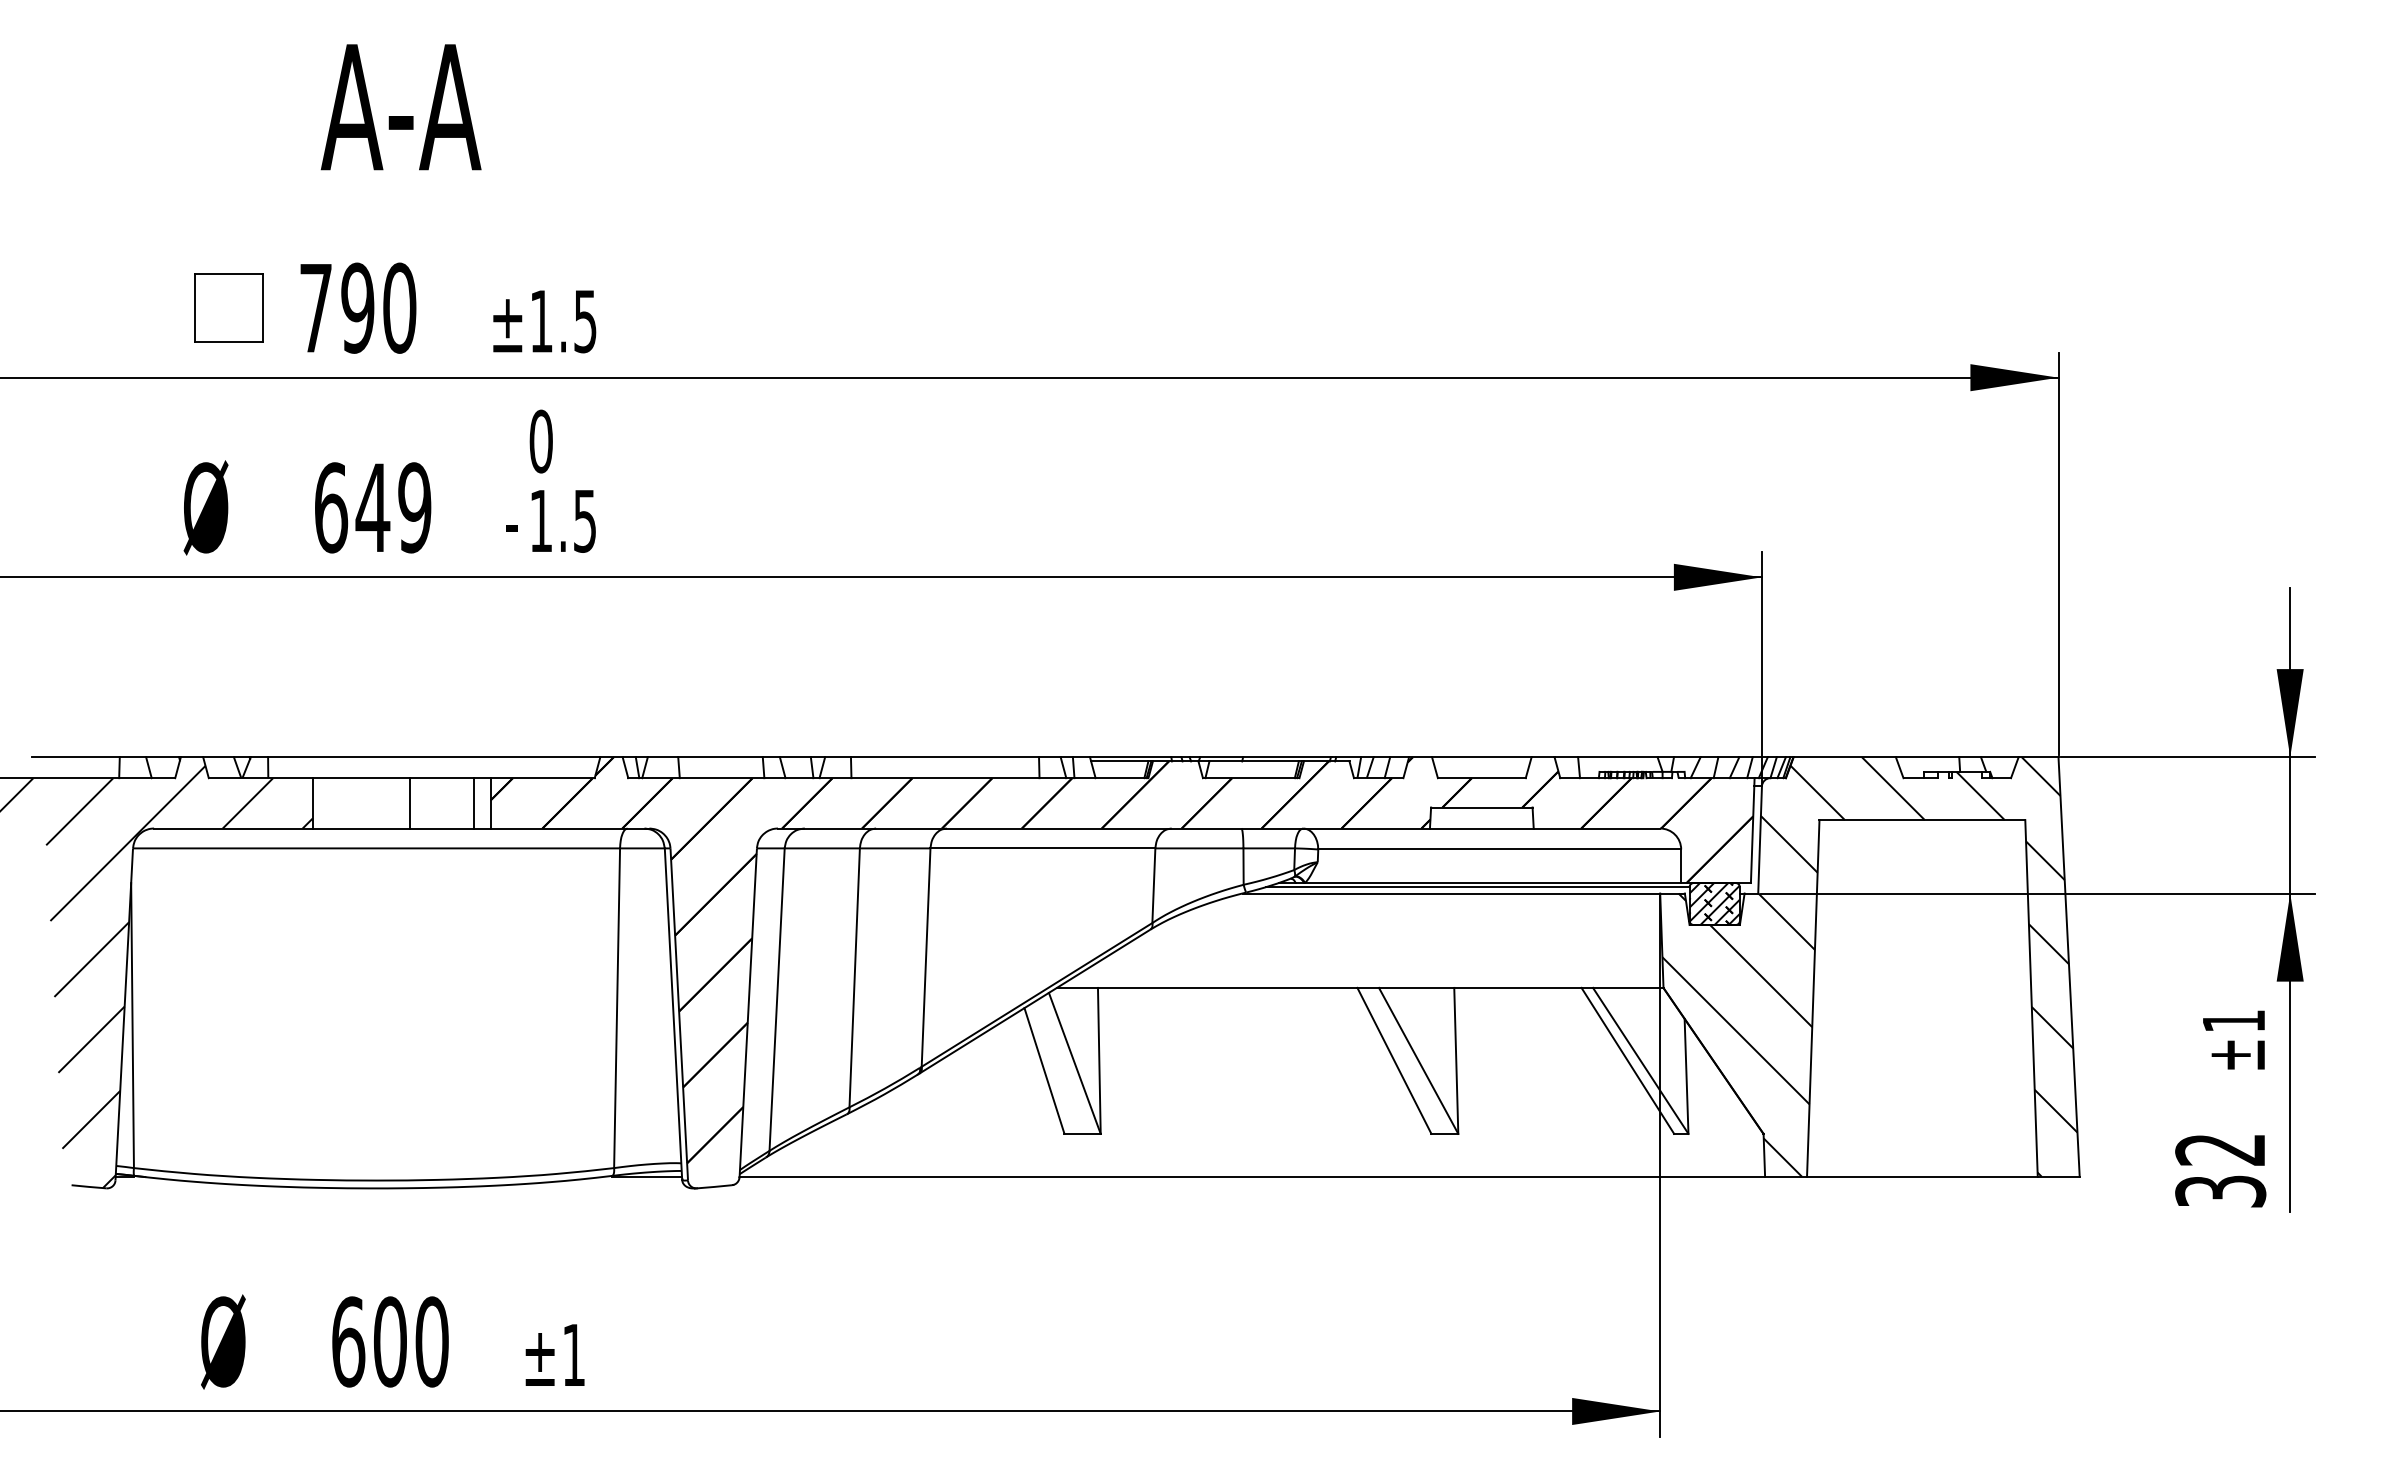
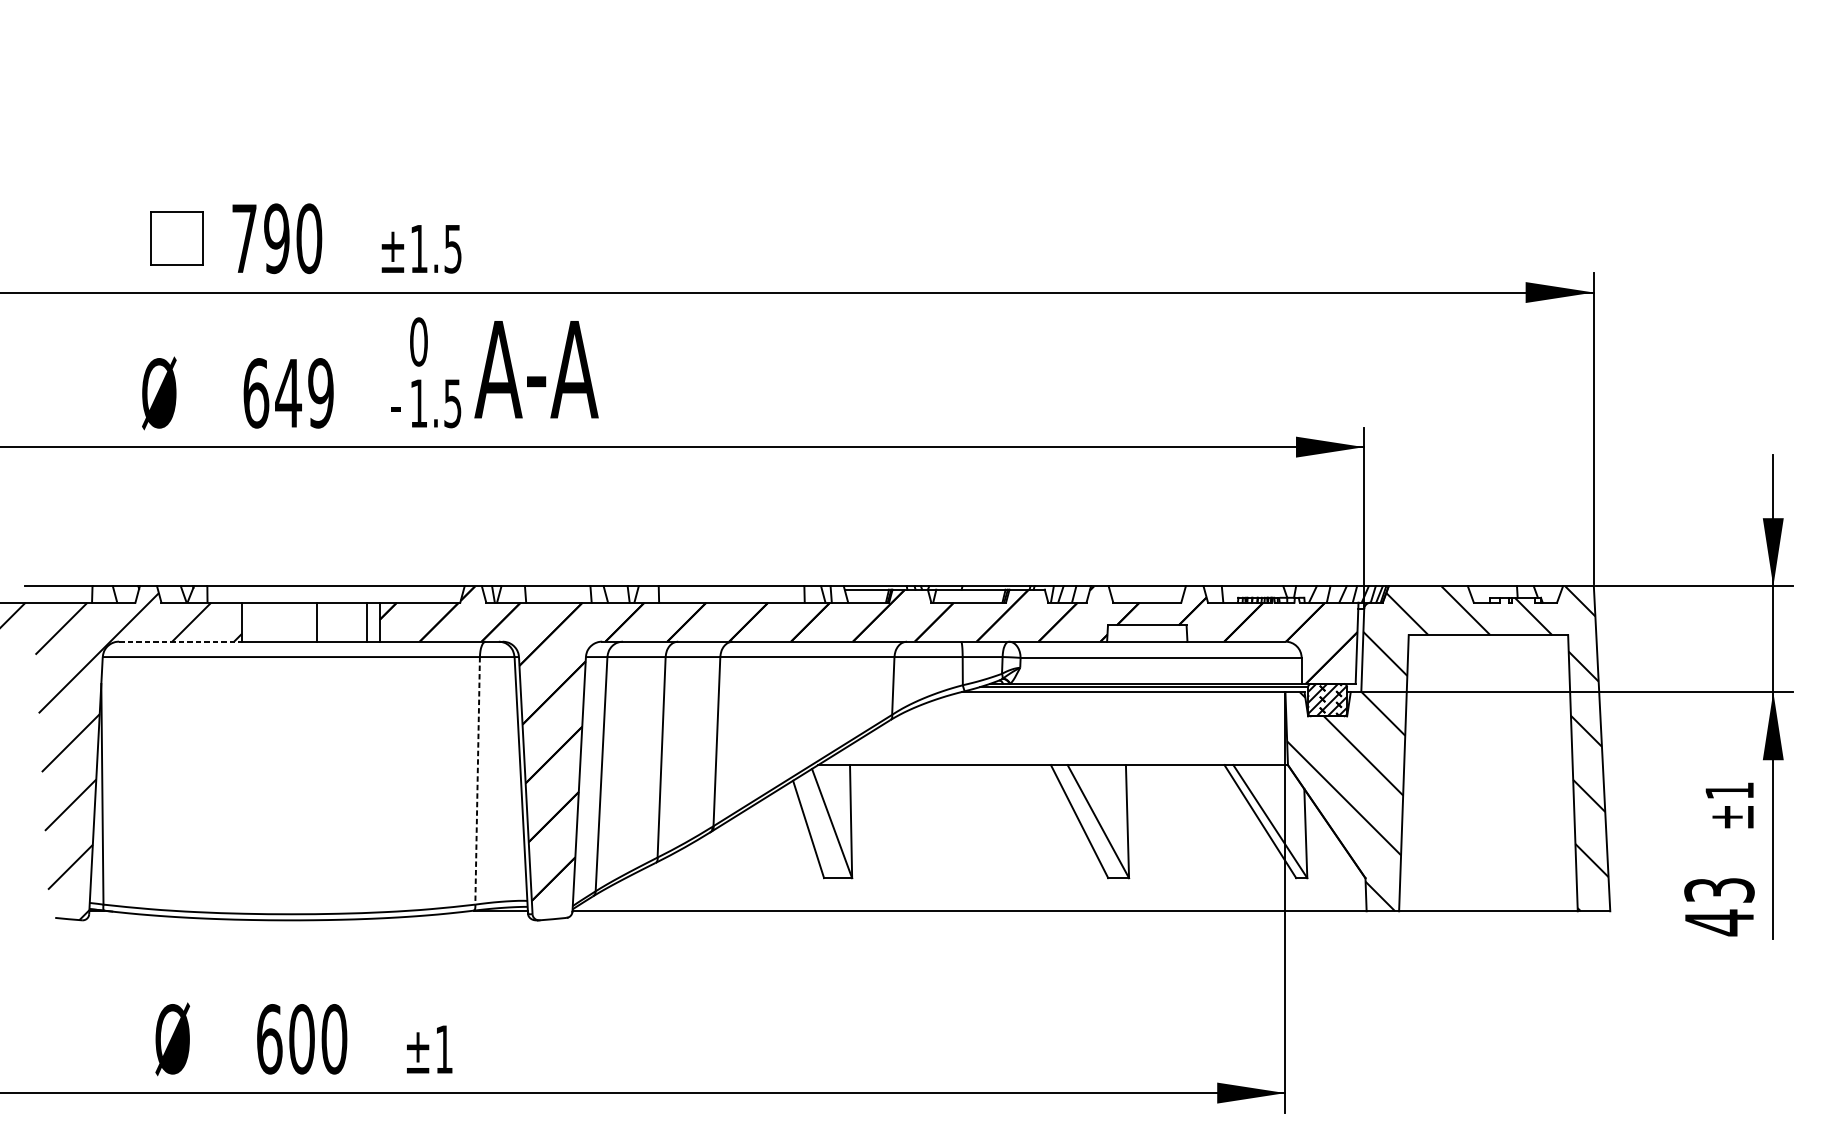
text: (400, 107) -> (536, 369), moved
line: (233, 828) -> (180, 641), solid -> dashed
line: (617, 1008) -> (477, 781), solid -> dashed
text: (2220, 1171) -> (1719, 907), 32 -> 43

